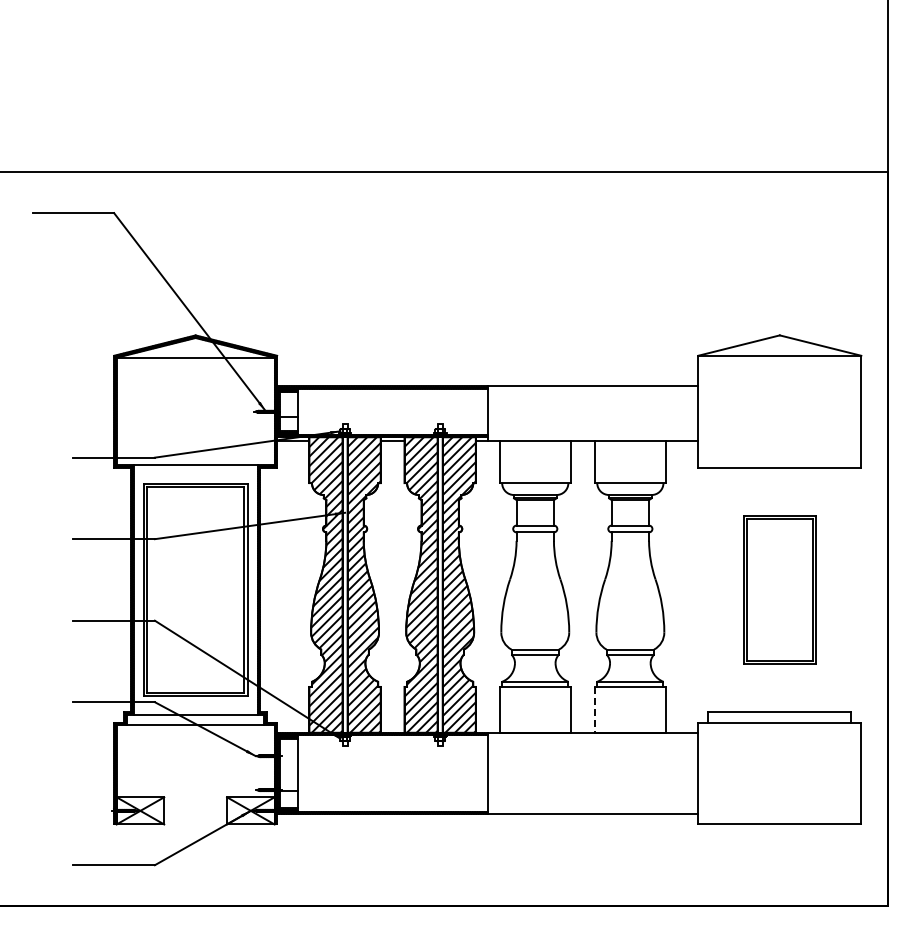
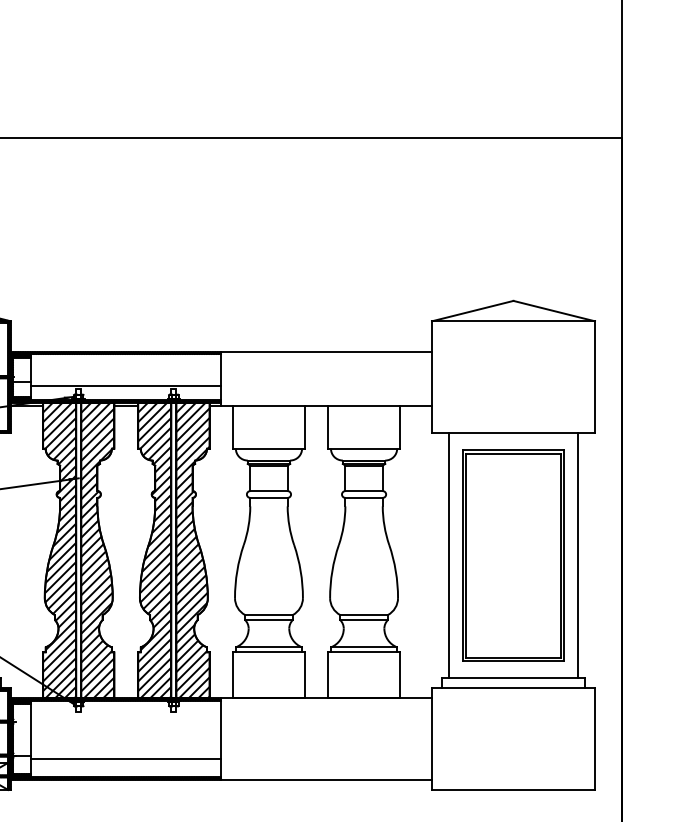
line: (392, 420) -> (126, 386), added
line: (715, 589) -> (449, 555), added
part: (779, 589) -> (513, 555), size x1.43
line: (844, 589) -> (578, 555), added
line: (594, 709) -> (328, 675), dashed -> solid
line: (392, 793) -> (126, 759), added

